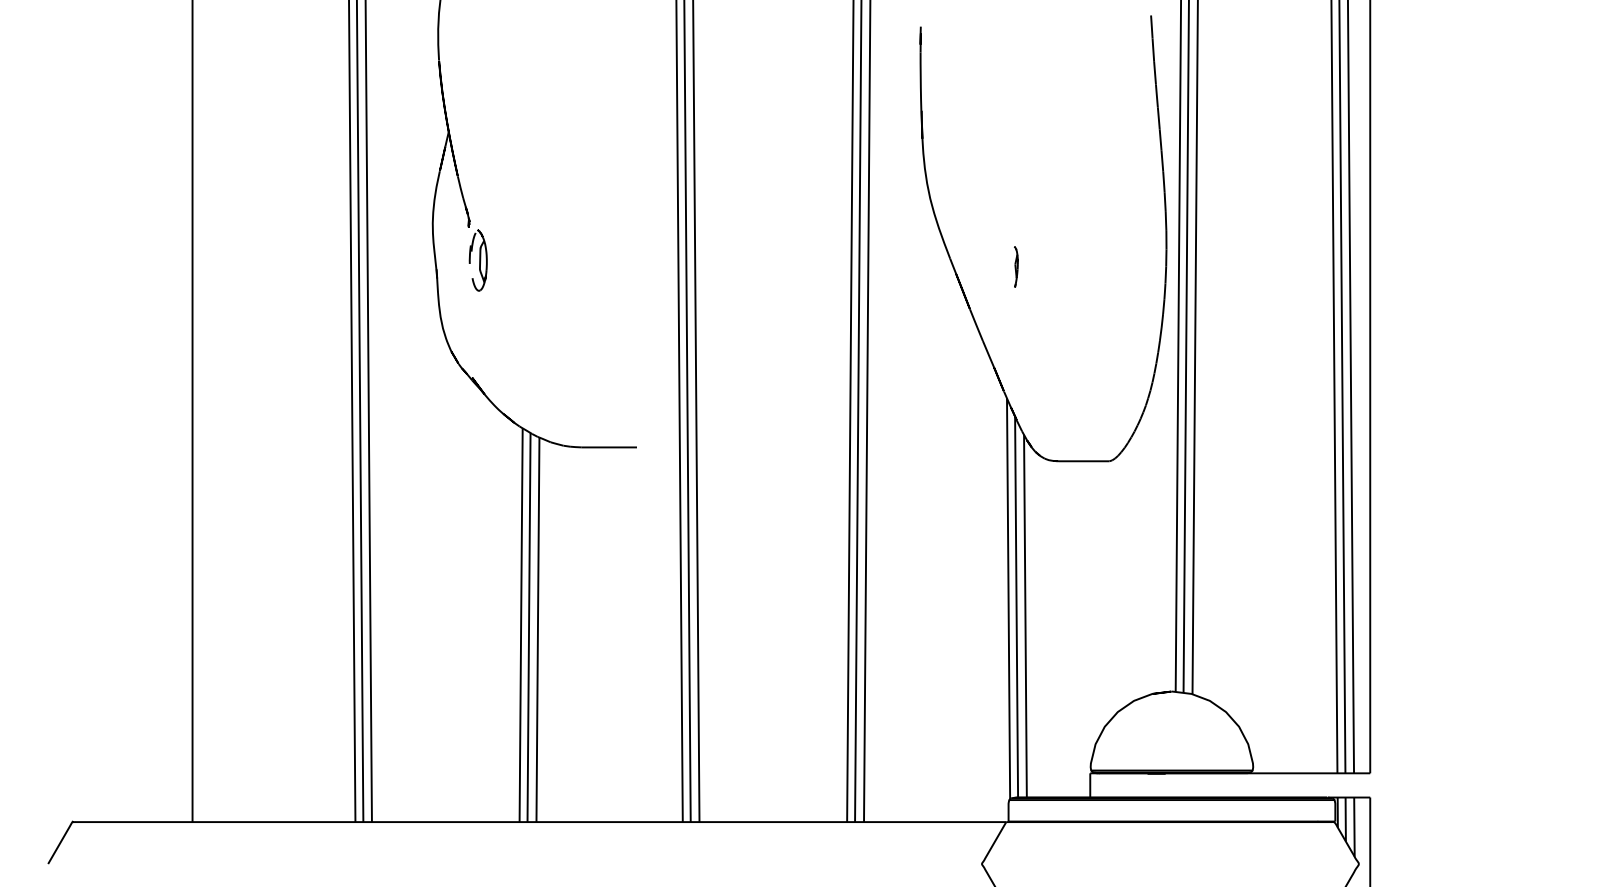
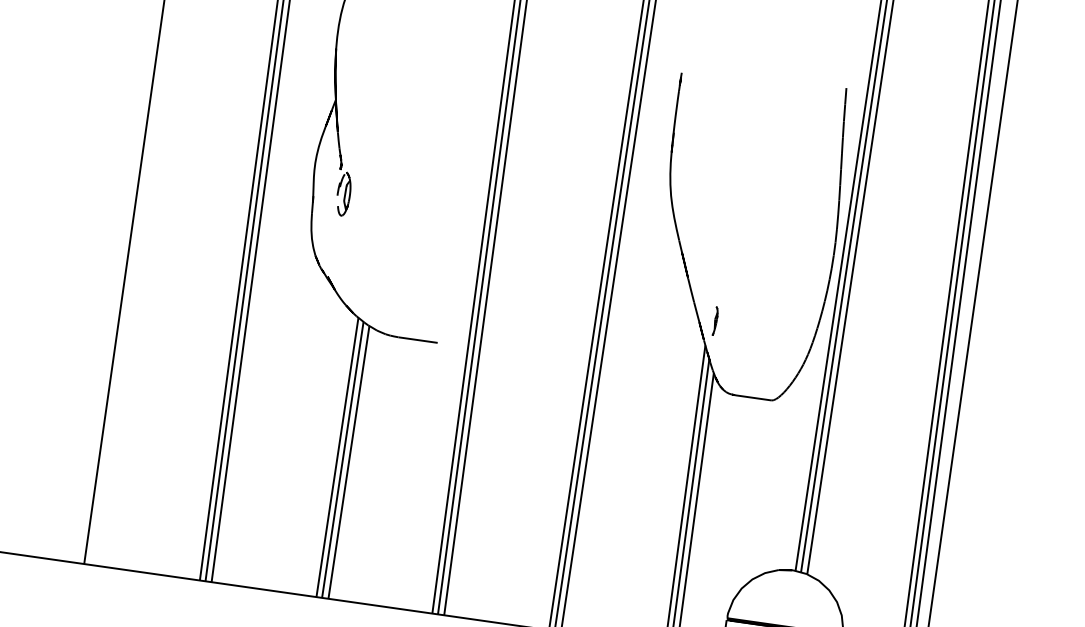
part: (1016, 266) -> (715, 320), moved

